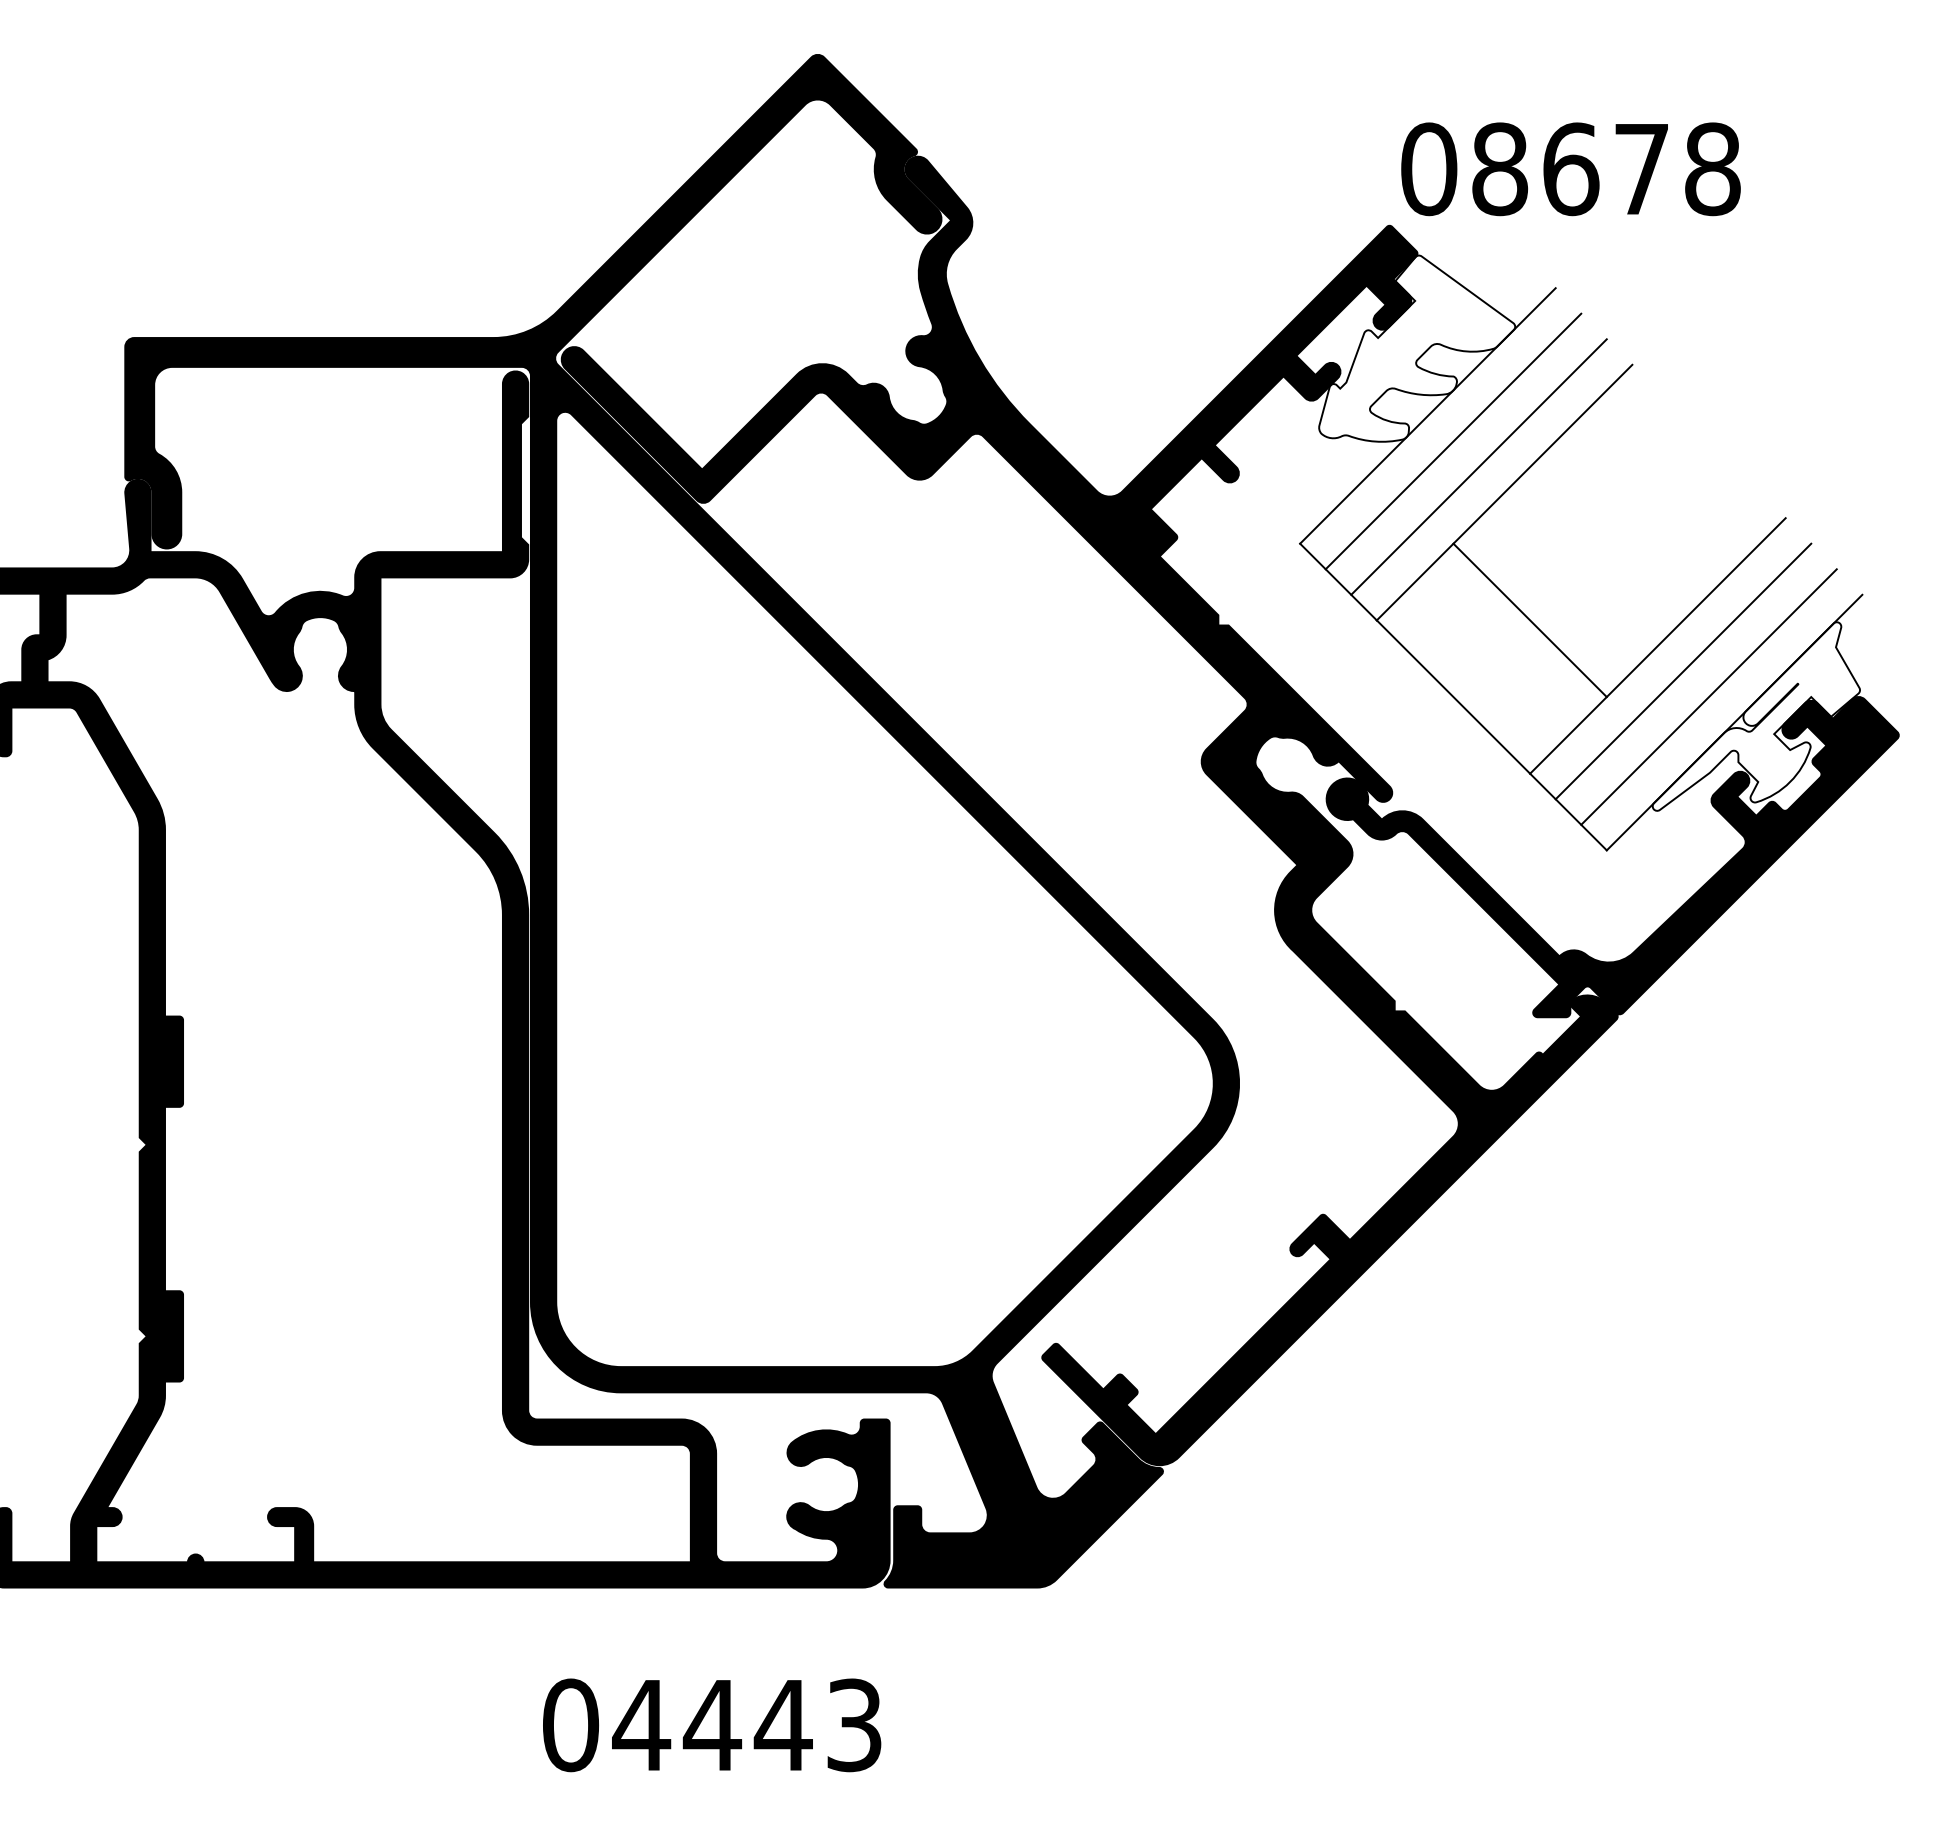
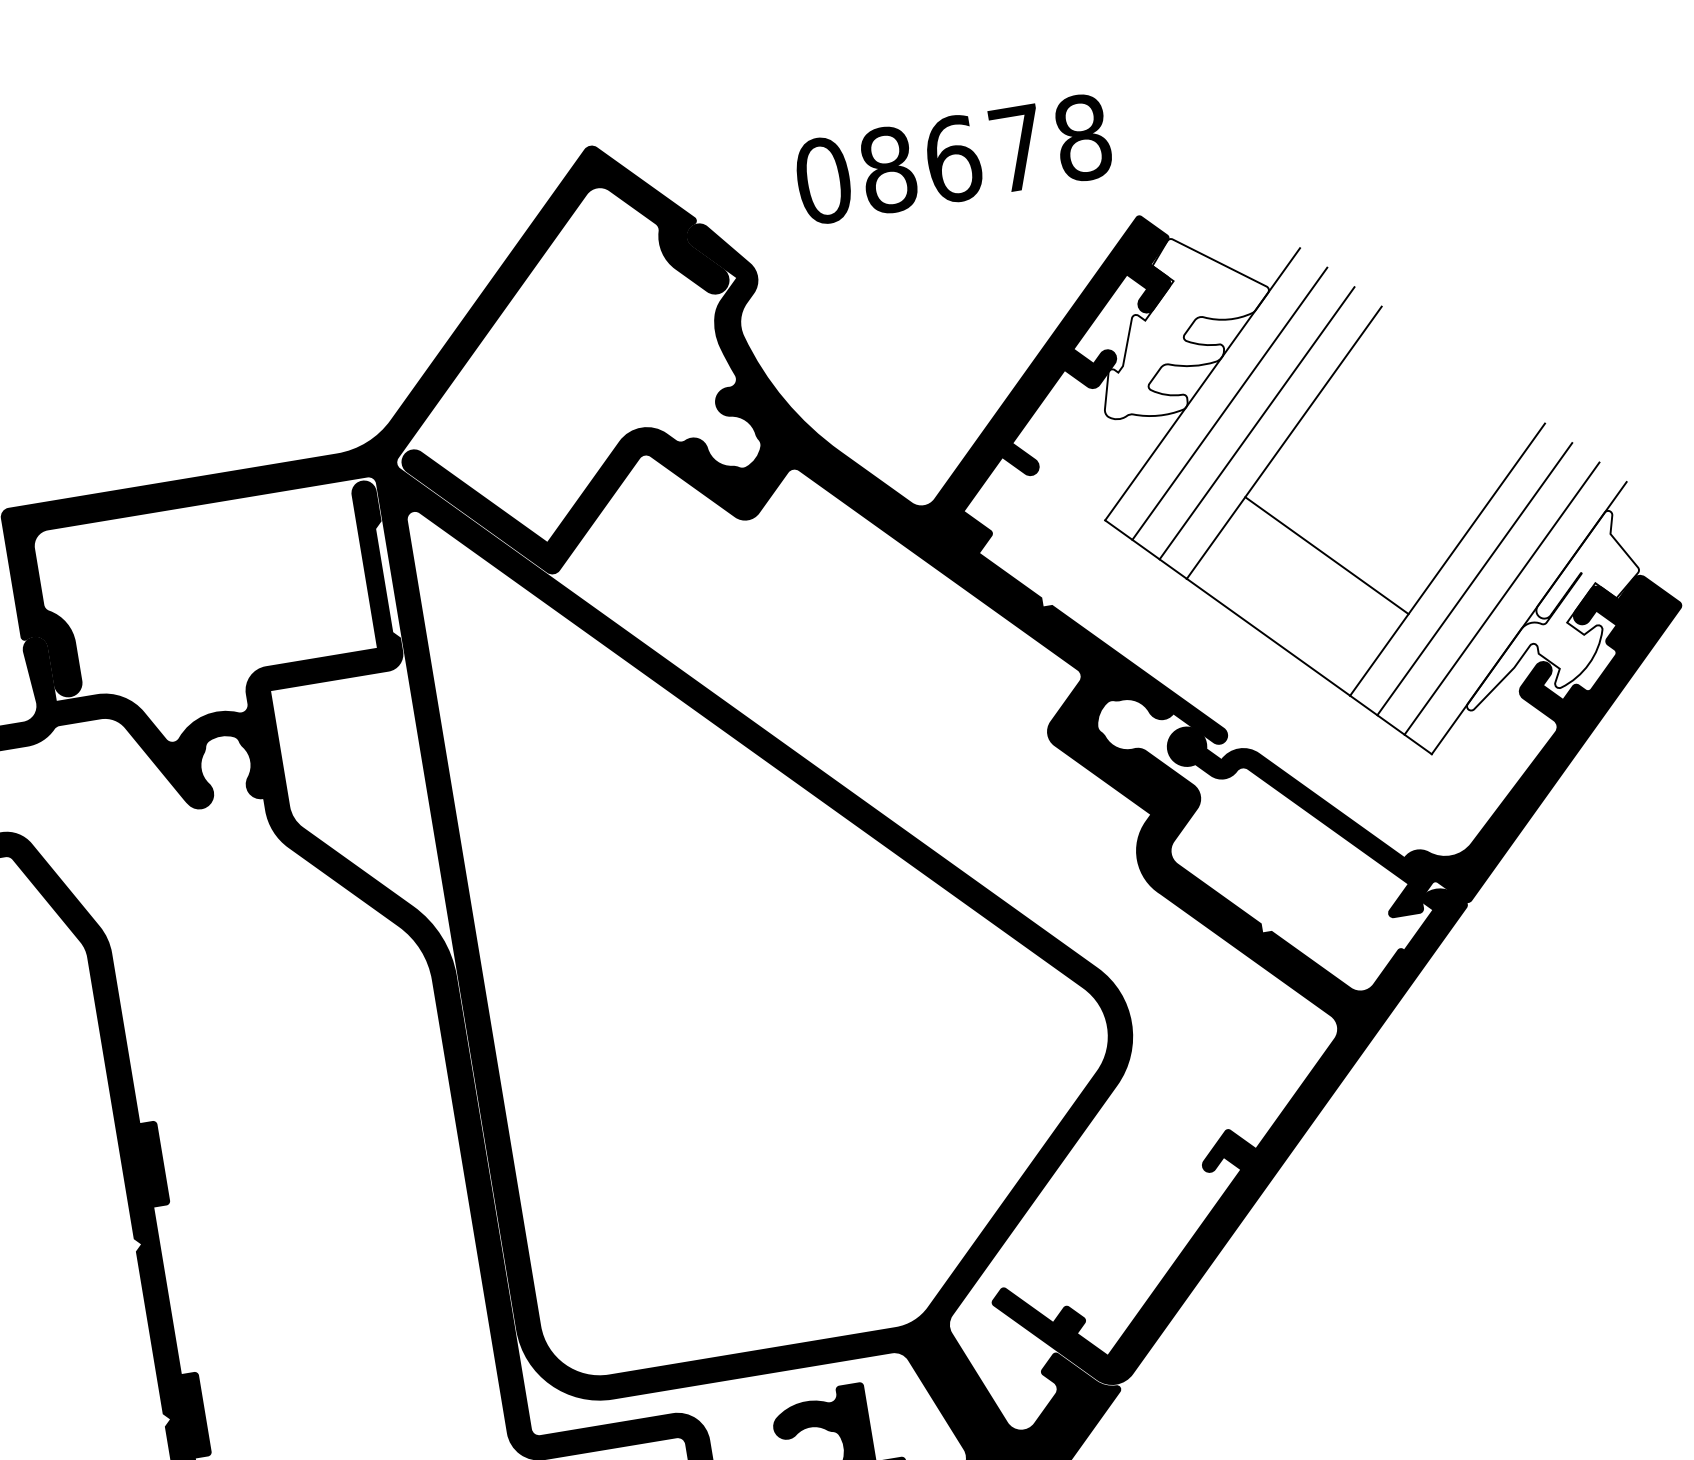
text: (1570, 169) -> (952, 159), moved

